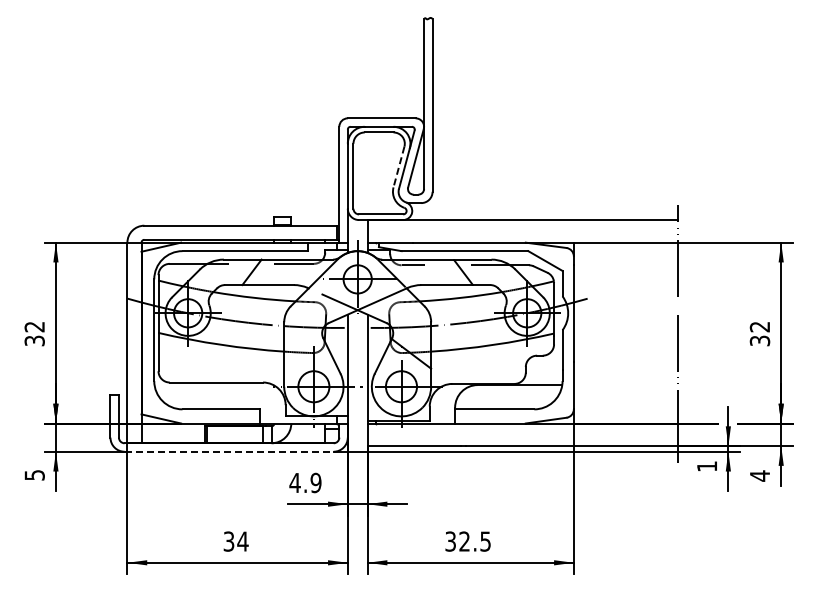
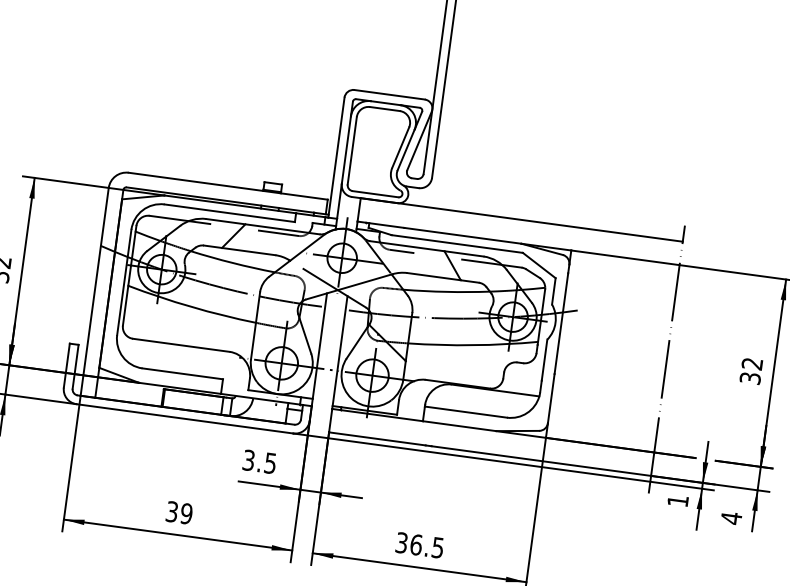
line: (398, 167) -> (400, 148), dashed -> solid
line: (229, 451) -> (185, 418), dashed -> solid
text: (305, 482) -> (259, 461), 4.9 -> 3.5
text: (242, 541) -> (186, 513), 34 -> 39
text: (464, 541) -> (416, 544), 32.5 -> 36.5

